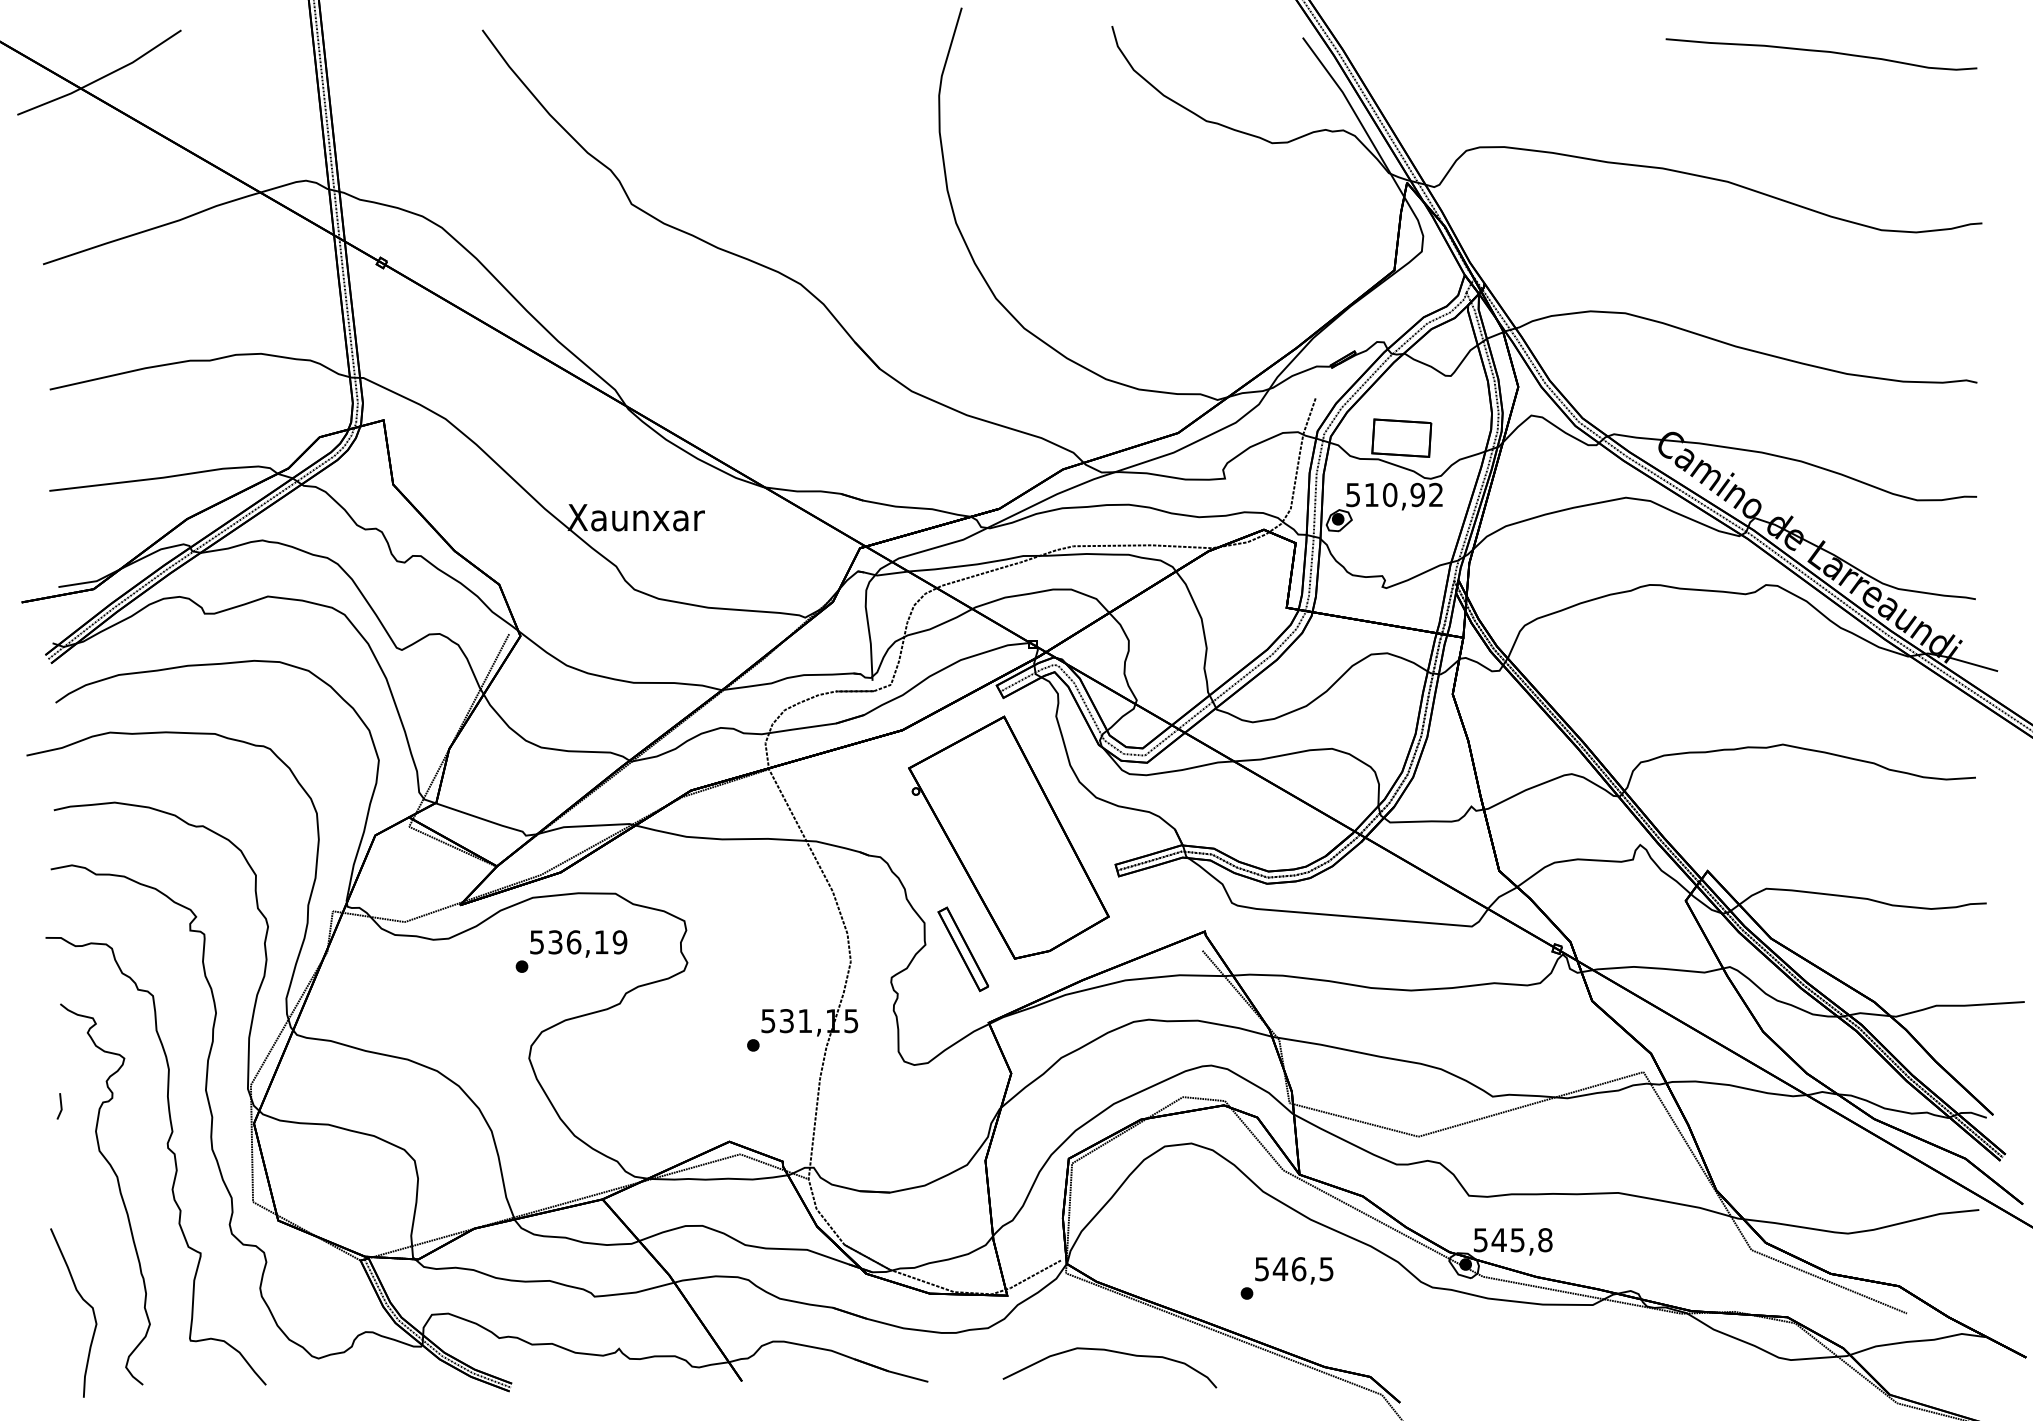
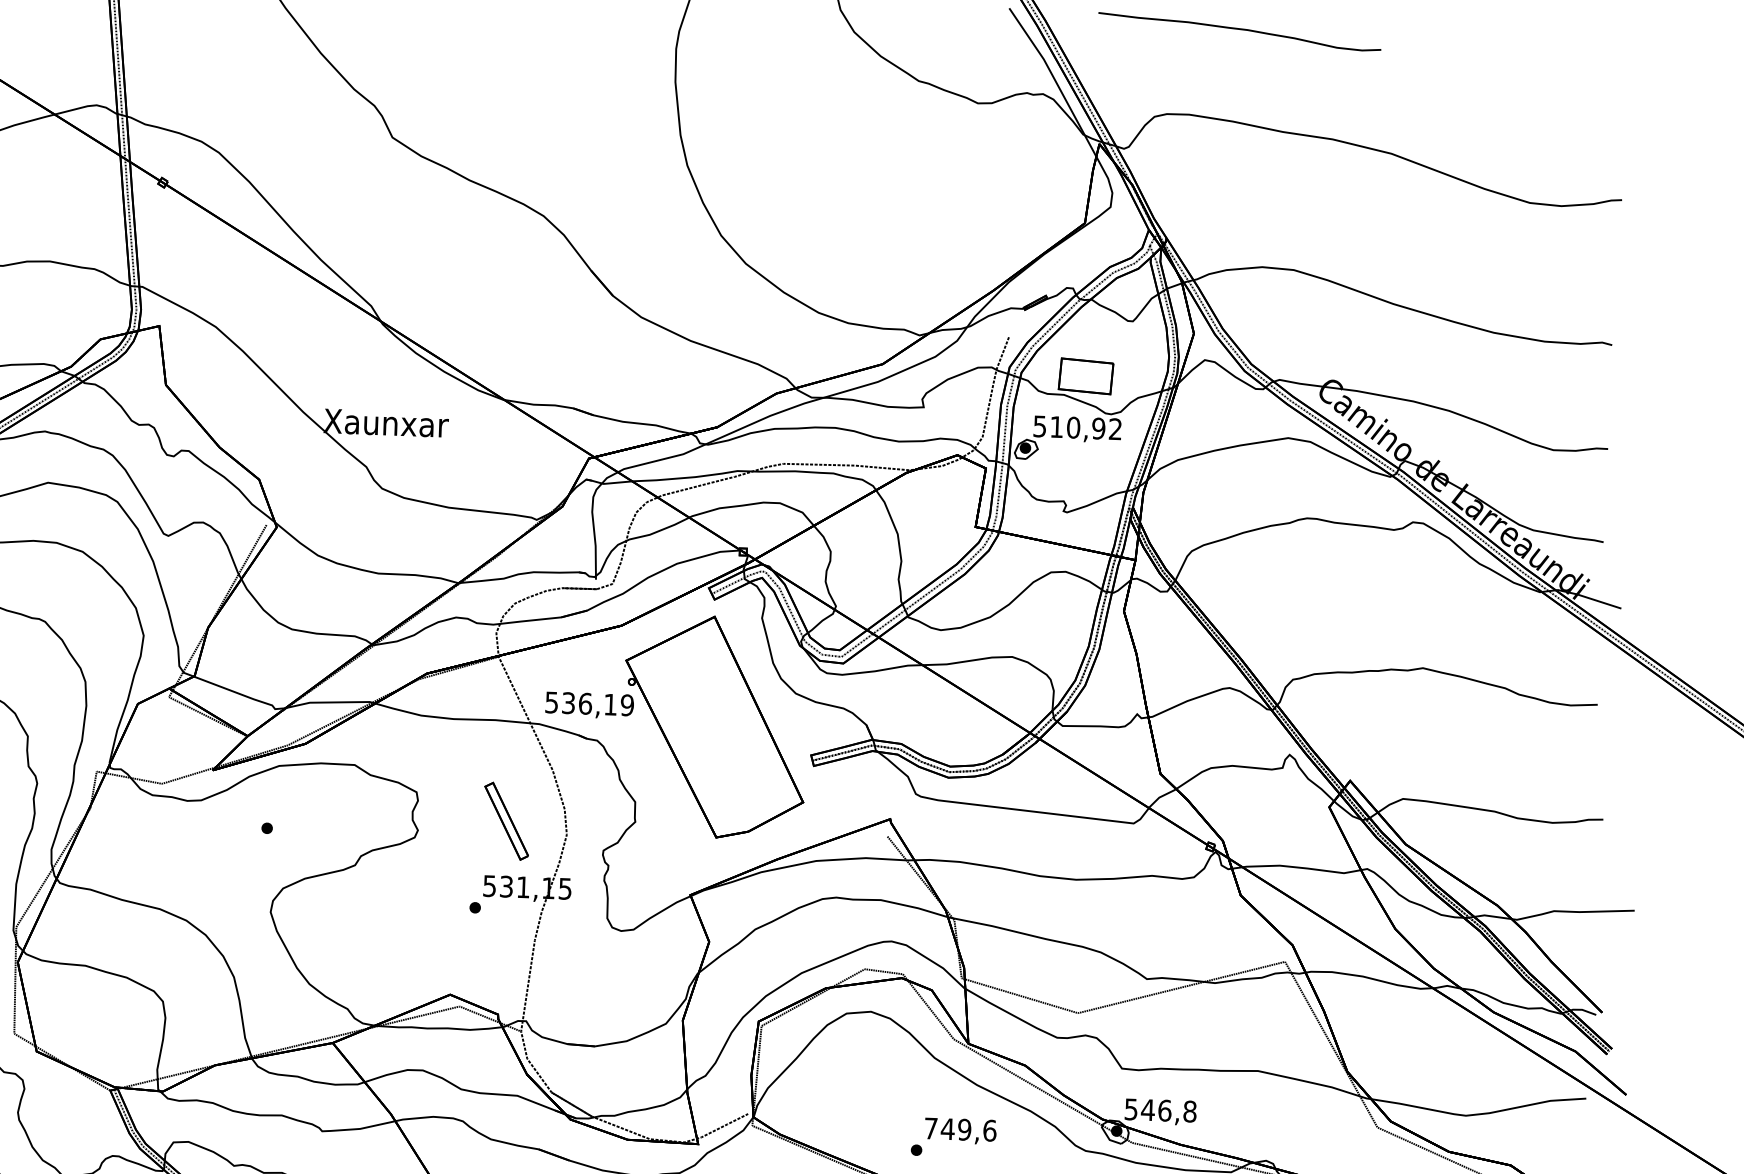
part: (1821, 54) -> (1239, 32), moved
text: (578, 943) -> (589, 705), moved
part: (962, 949) -> (505, 821), moved
text: (1517, 1240) -> (1164, 1110), 545,8 -> 546,8
text: (1294, 1269) -> (960, 1129), 546,5 -> 749,6

